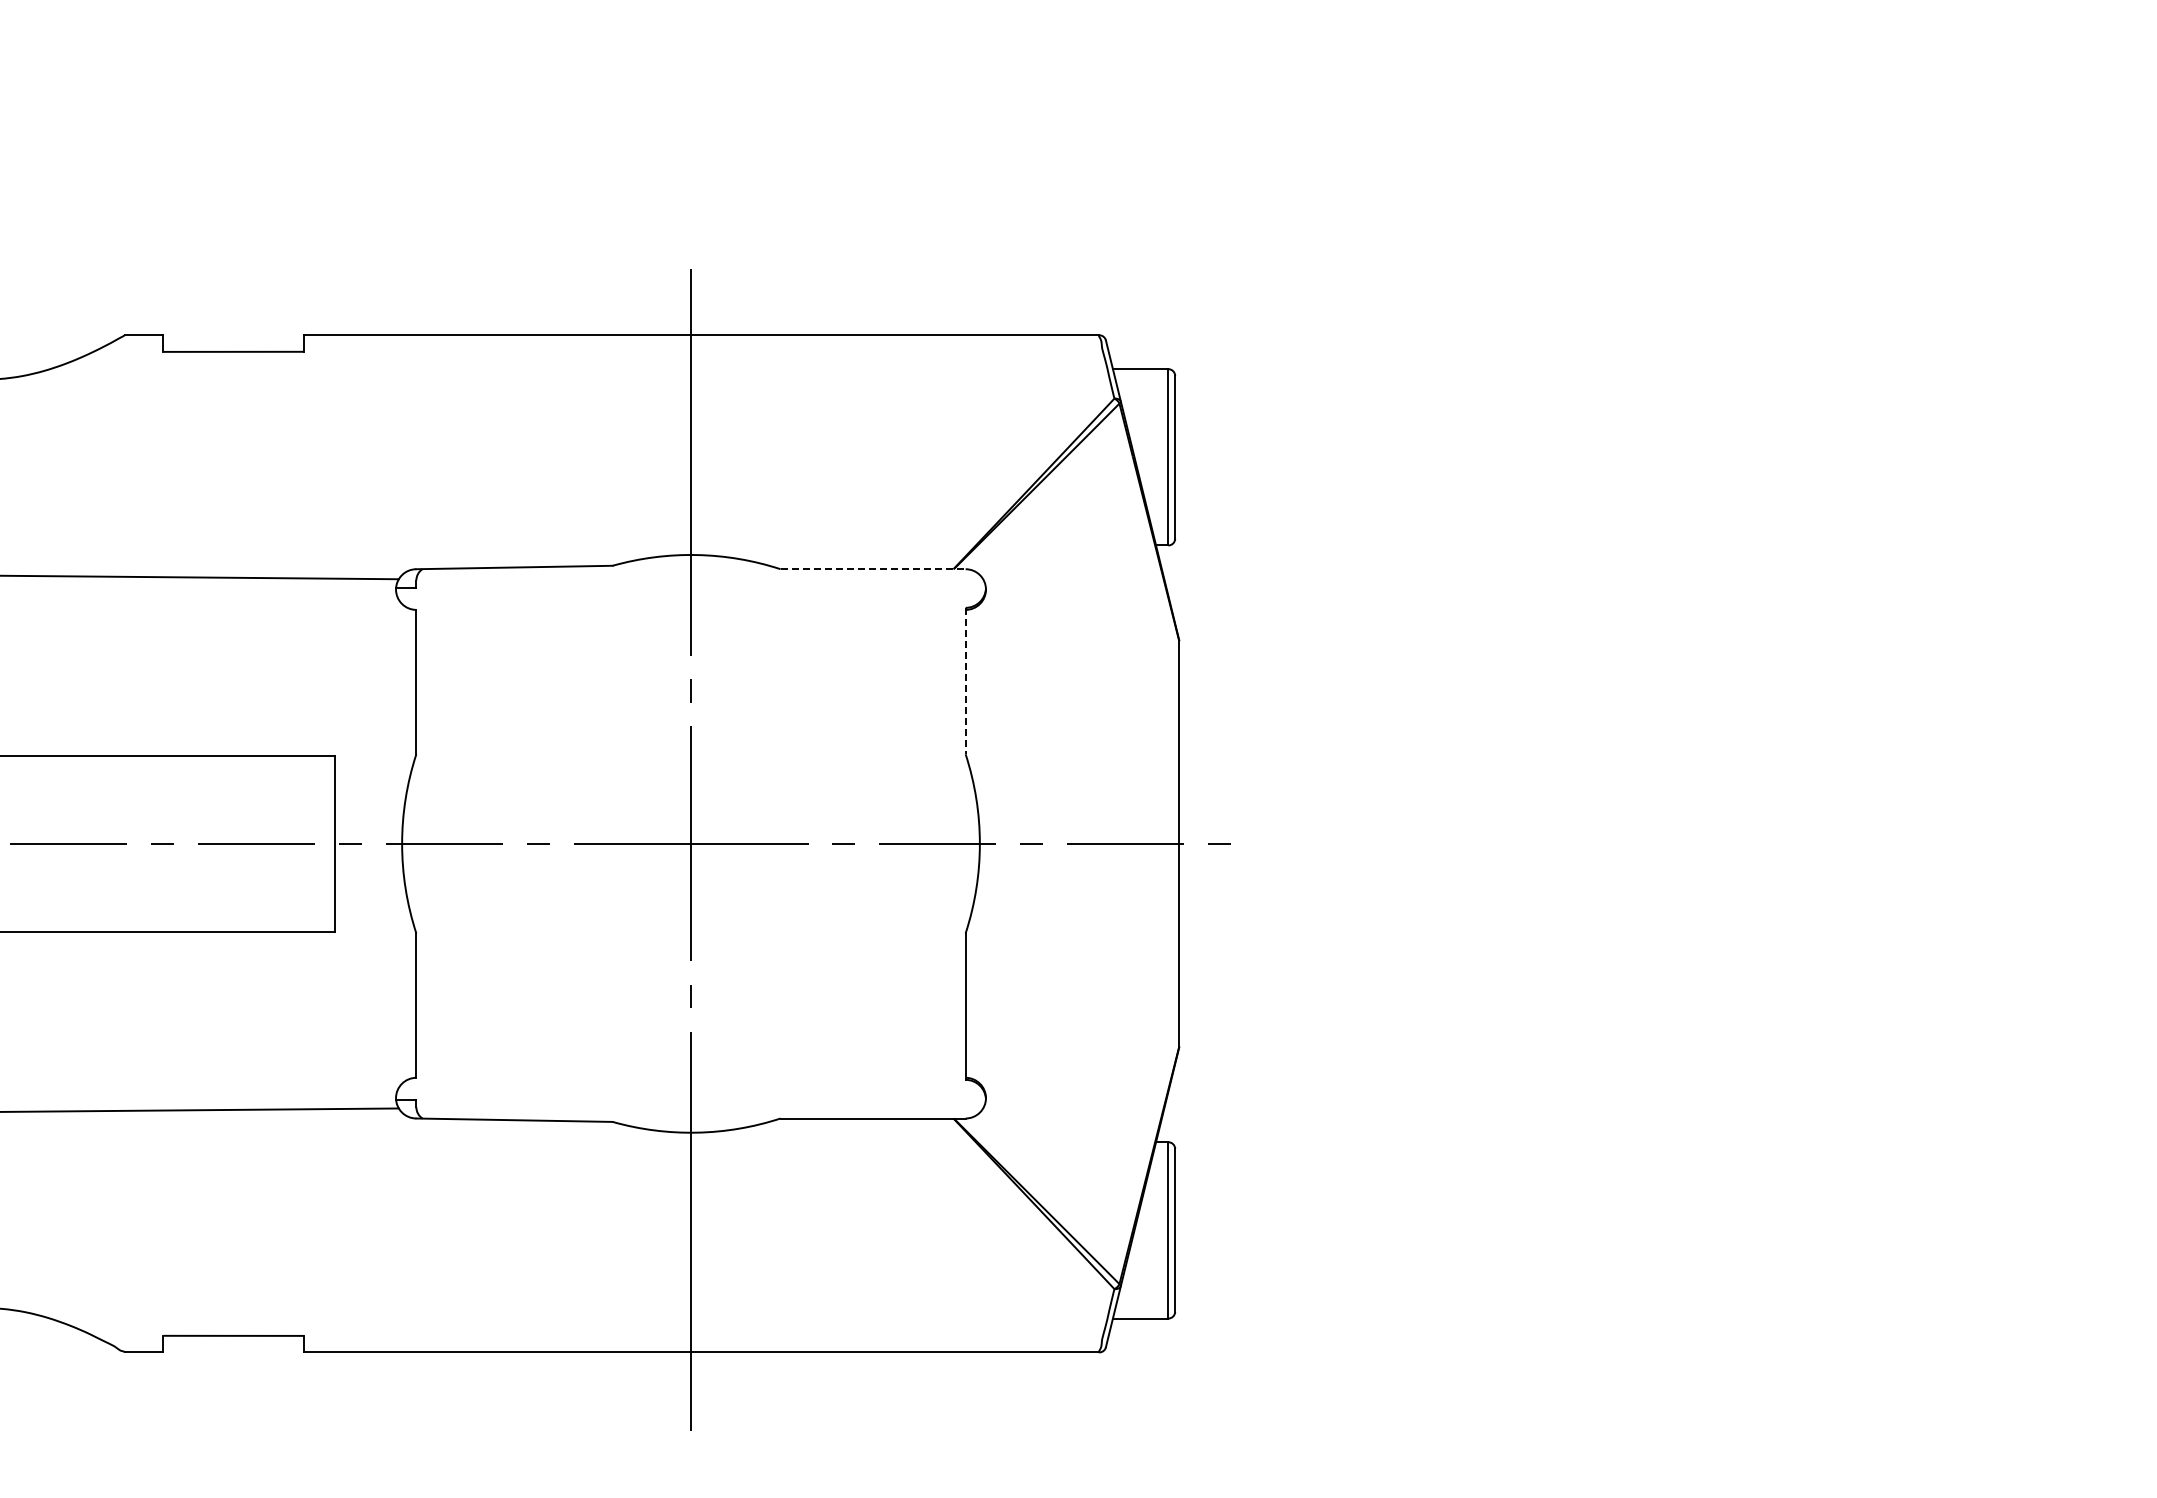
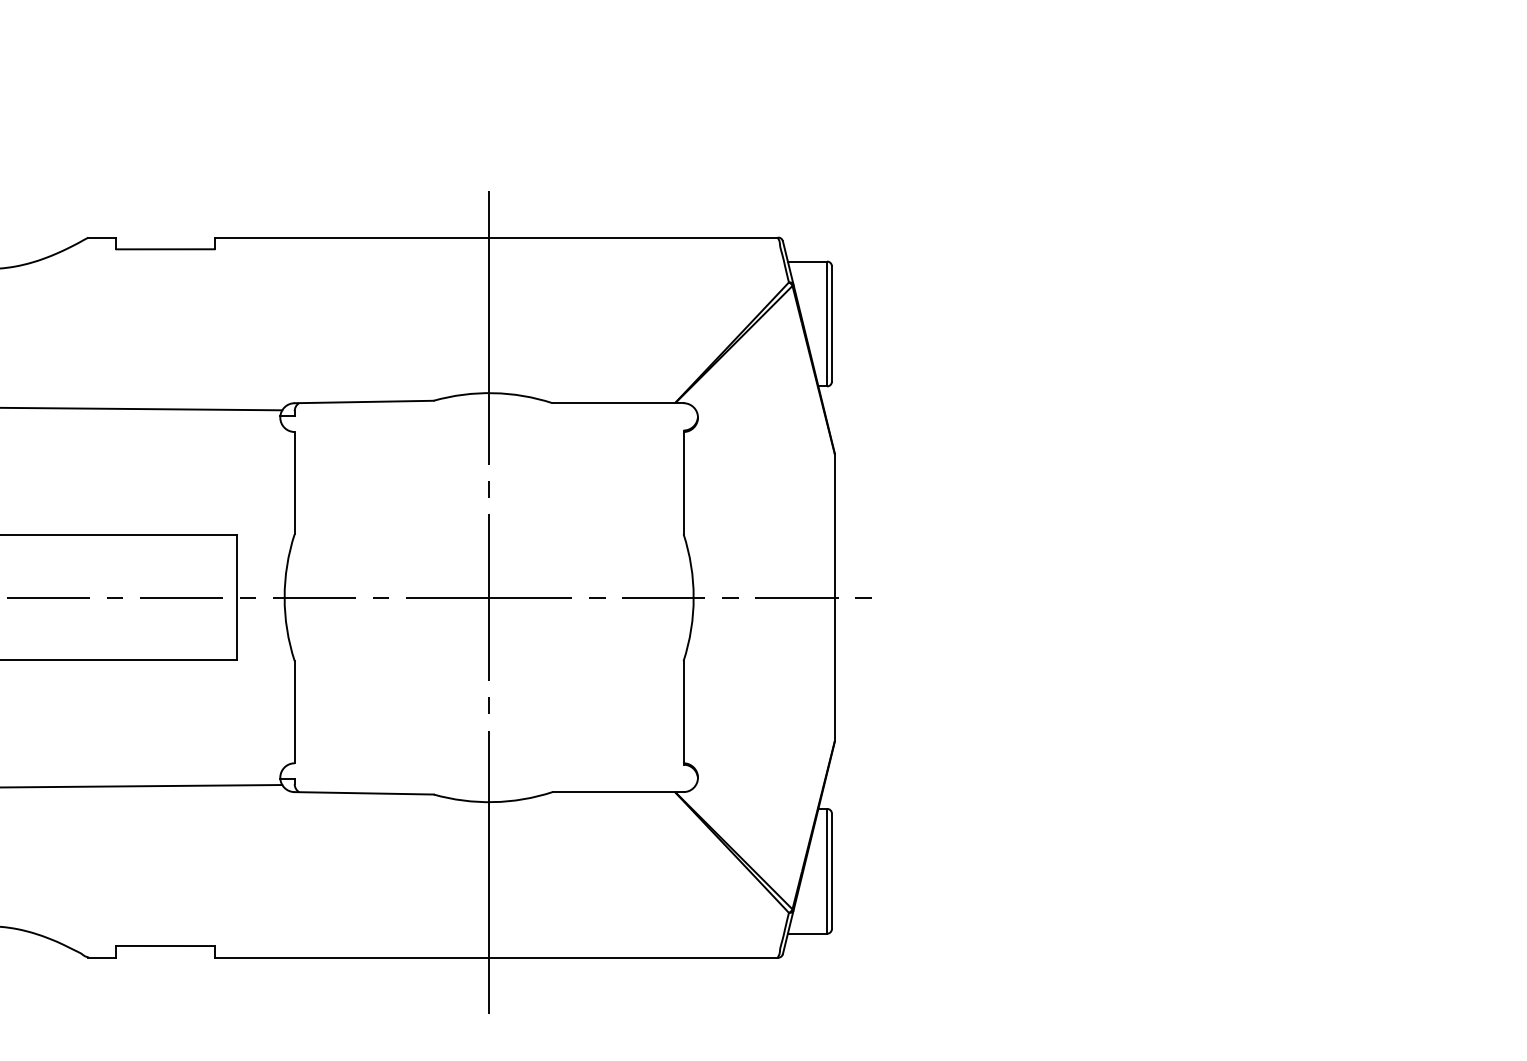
line: (873, 569) -> (618, 403), dashed -> solid
line: (965, 681) -> (683, 482), dashed -> solid

